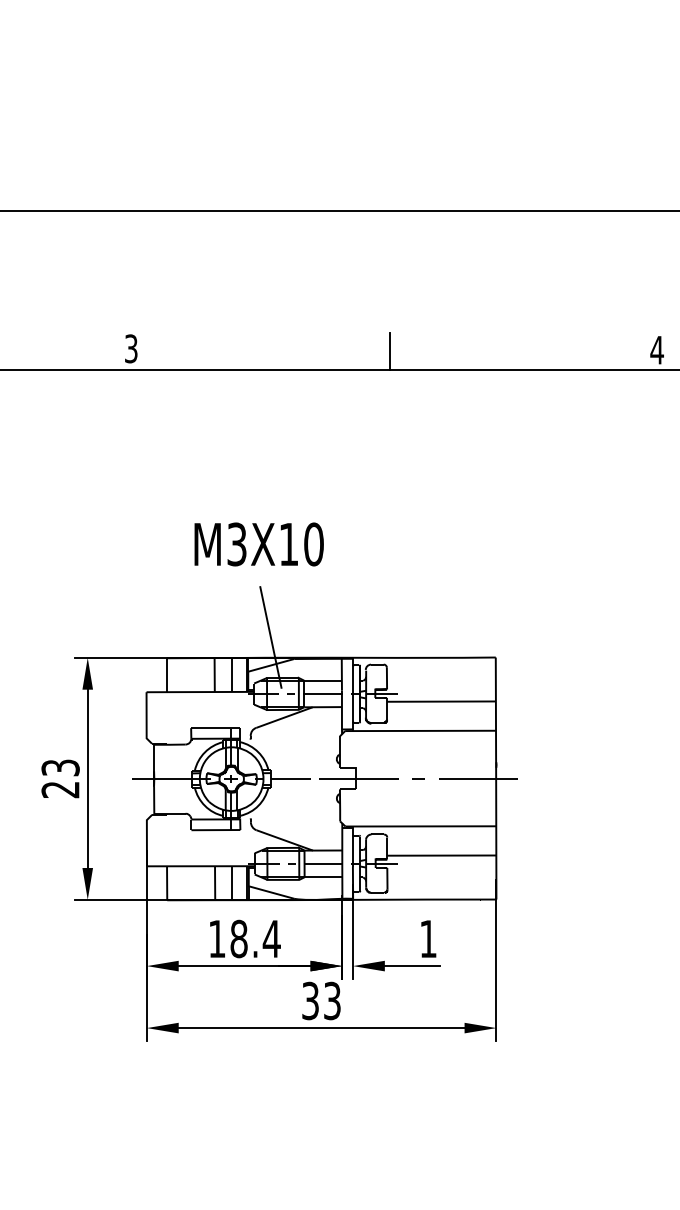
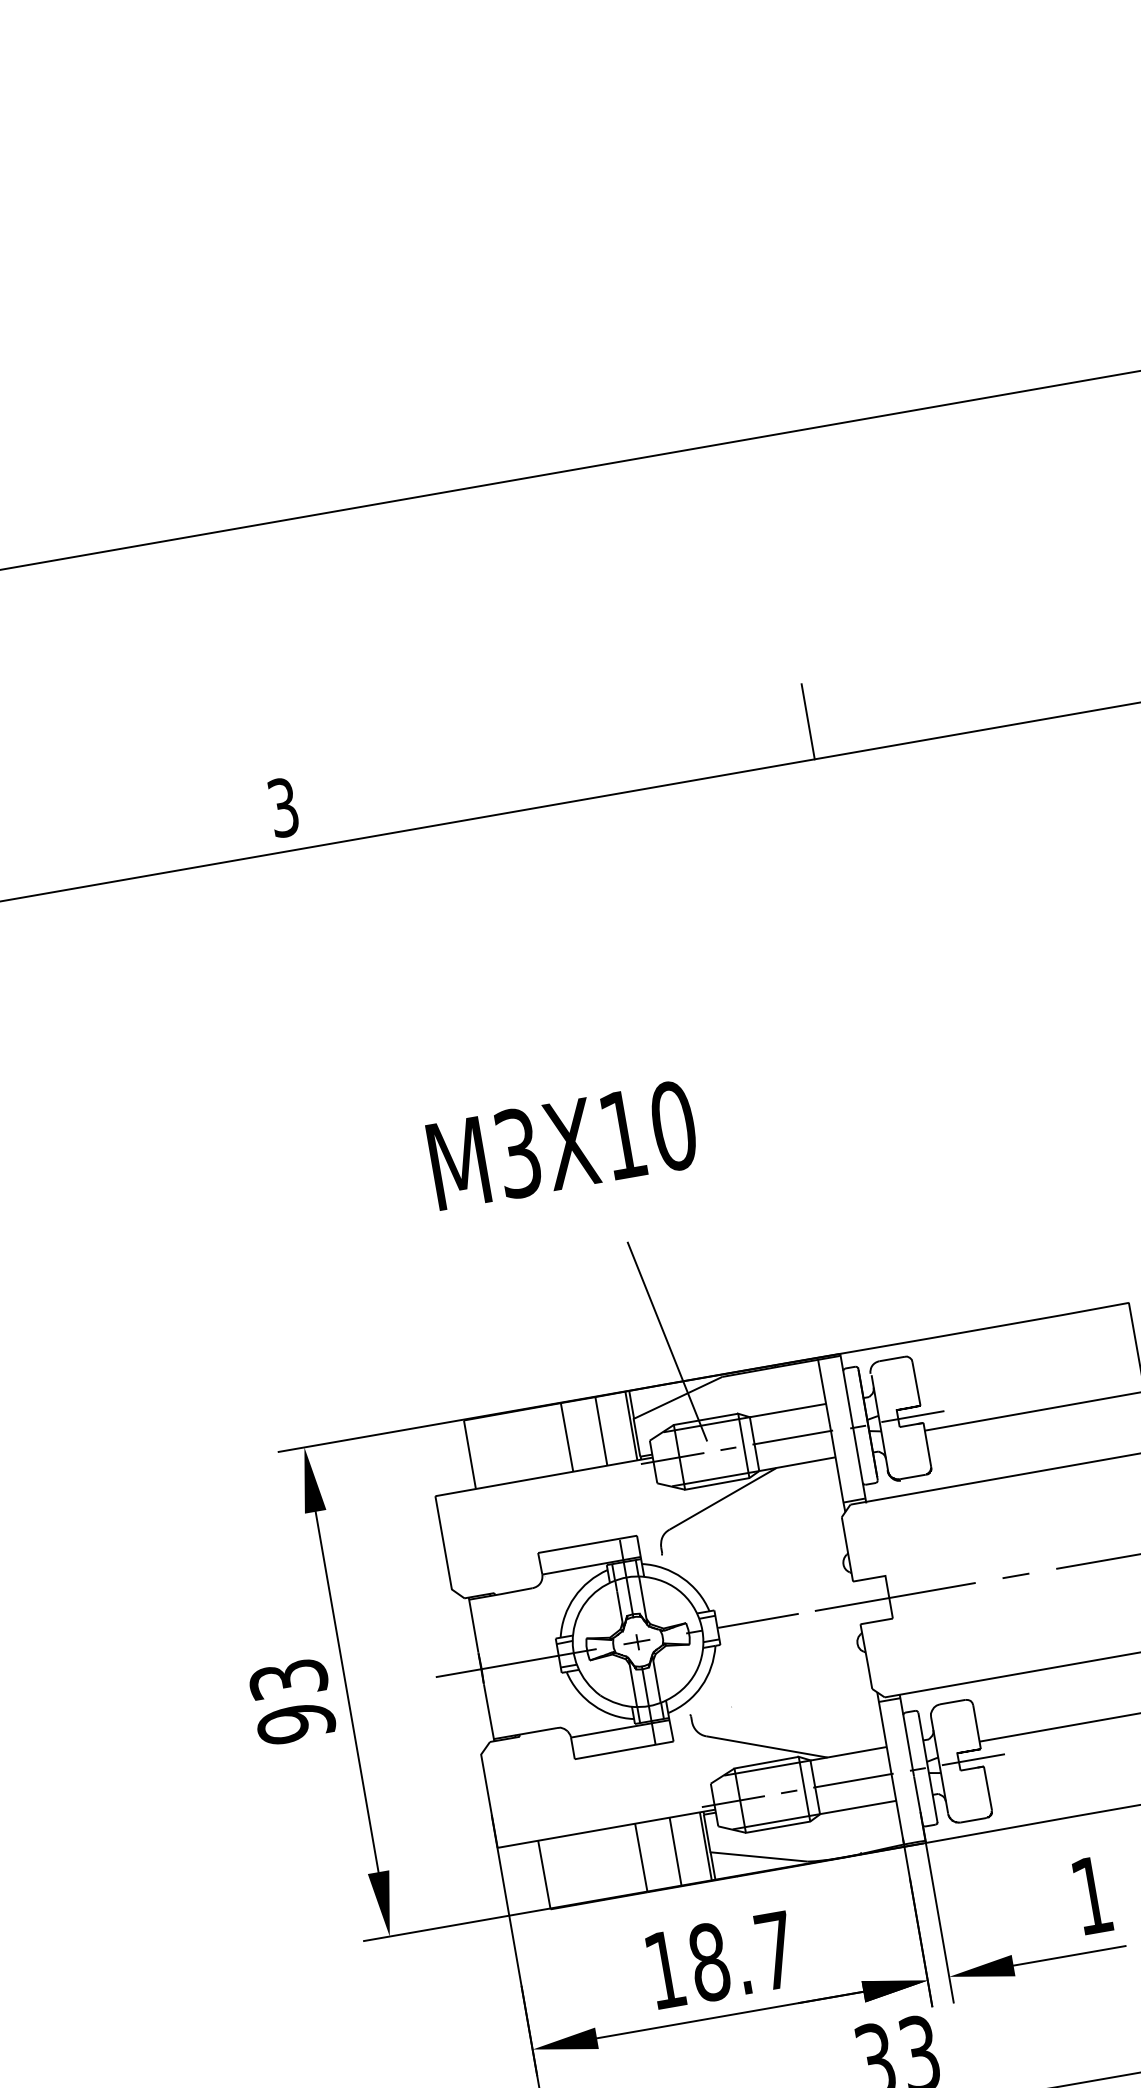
text: (258, 544) -> (561, 1145), moved
text: (60, 789) -> (295, 1723), 23 -> 93
text: (271, 938) -> (774, 1949), 18.4 -> 18.7

